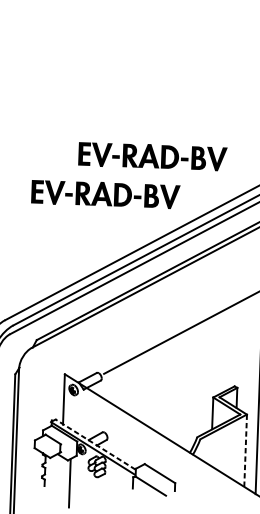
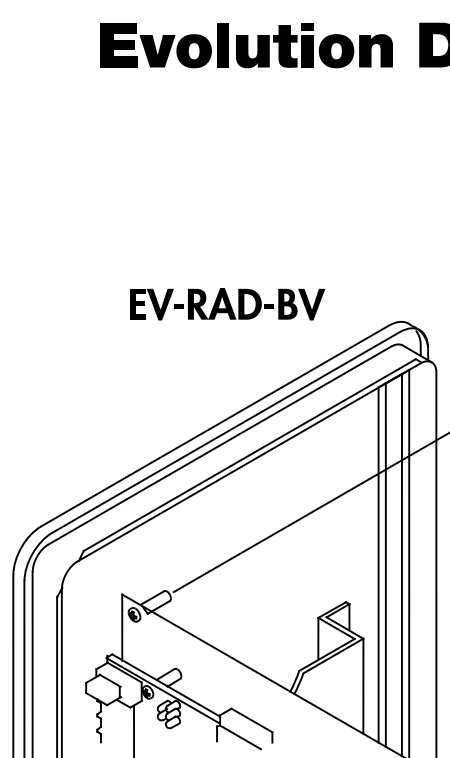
part: (105, 194) -> (167, 356), removed
line: (95, 444) -> (165, 685), dashed -> solid
line: (245, 450) -> (363, 686), dashed -> solid

